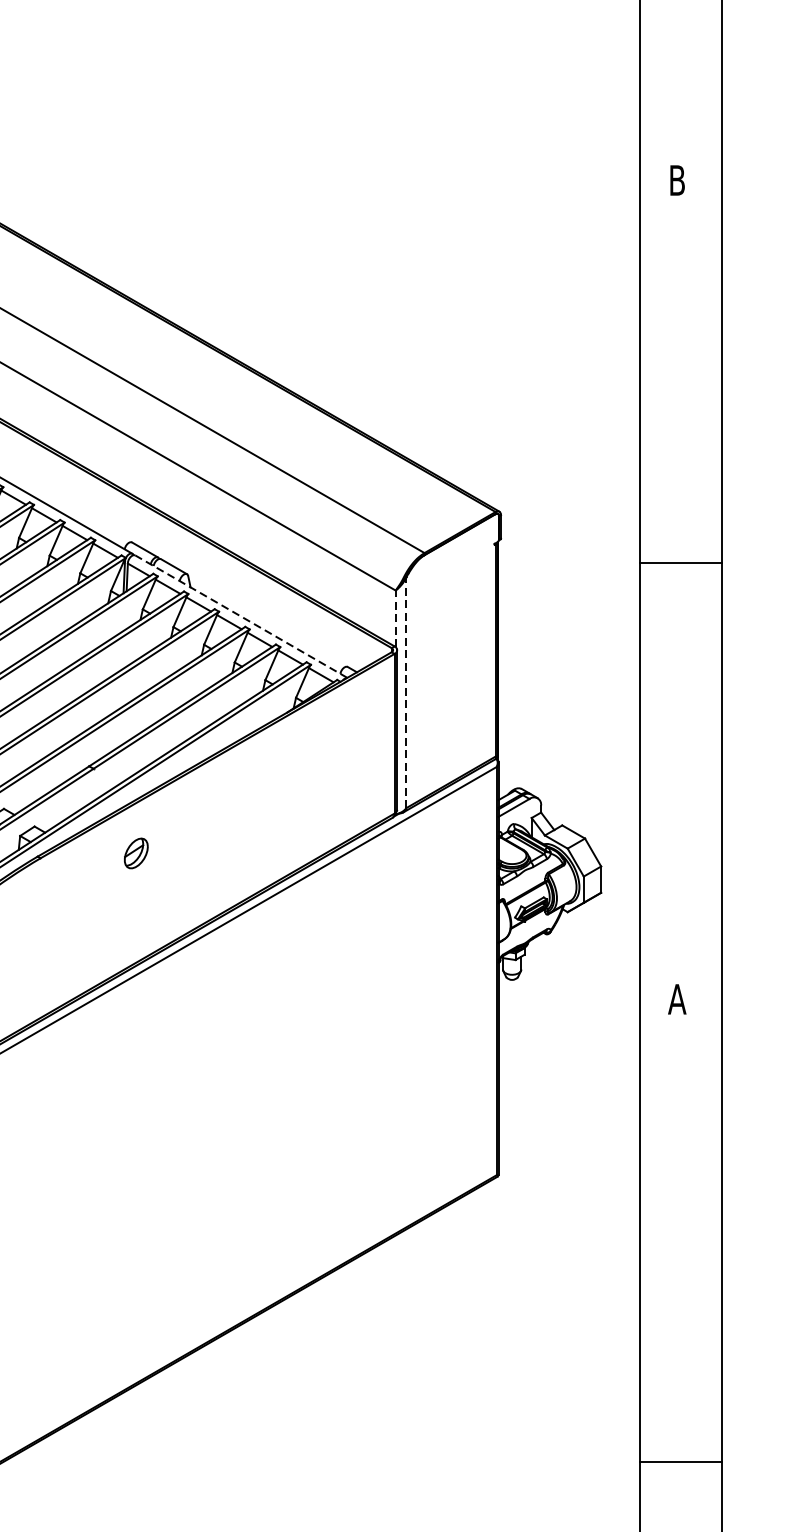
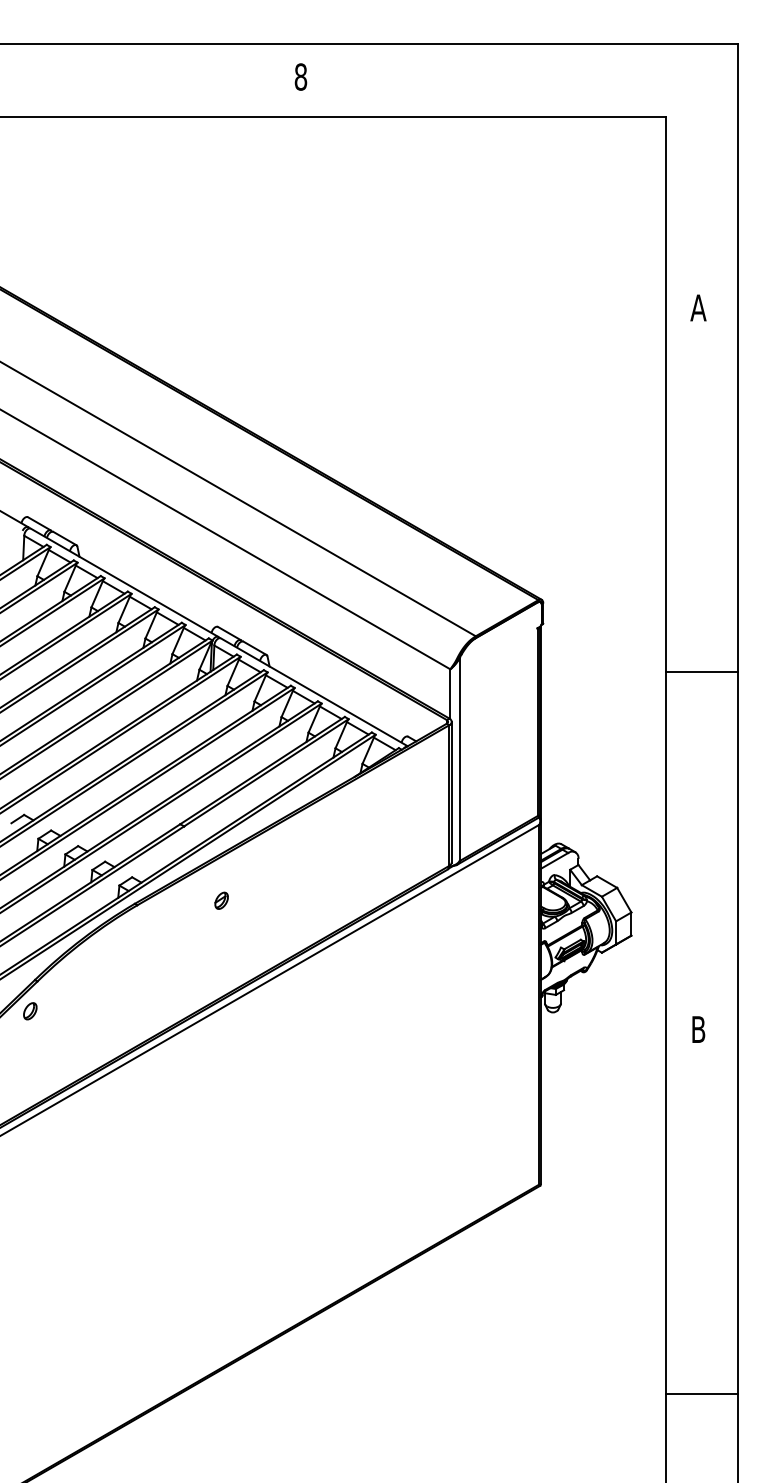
text: (677, 179) -> (698, 307), B -> A
line: (680, 563) -> (701, 672), moved
line: (241, 616) -> (314, 692), dashed -> solid
line: (395, 619) -> (450, 694), dashed -> solid
line: (406, 692) -> (459, 759), dashed -> solid
part: (135, 852) -> (221, 900), size x0.62
text: (677, 999) -> (698, 1029), A -> B
line: (680, 1461) -> (701, 1393), moved

